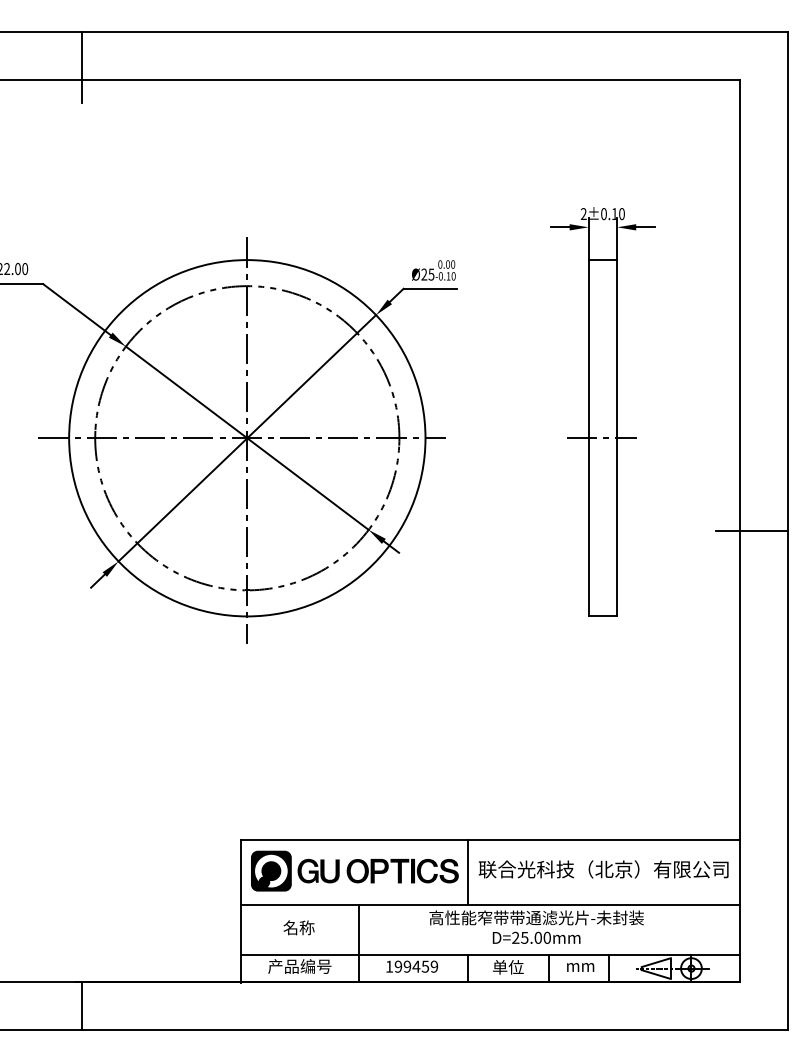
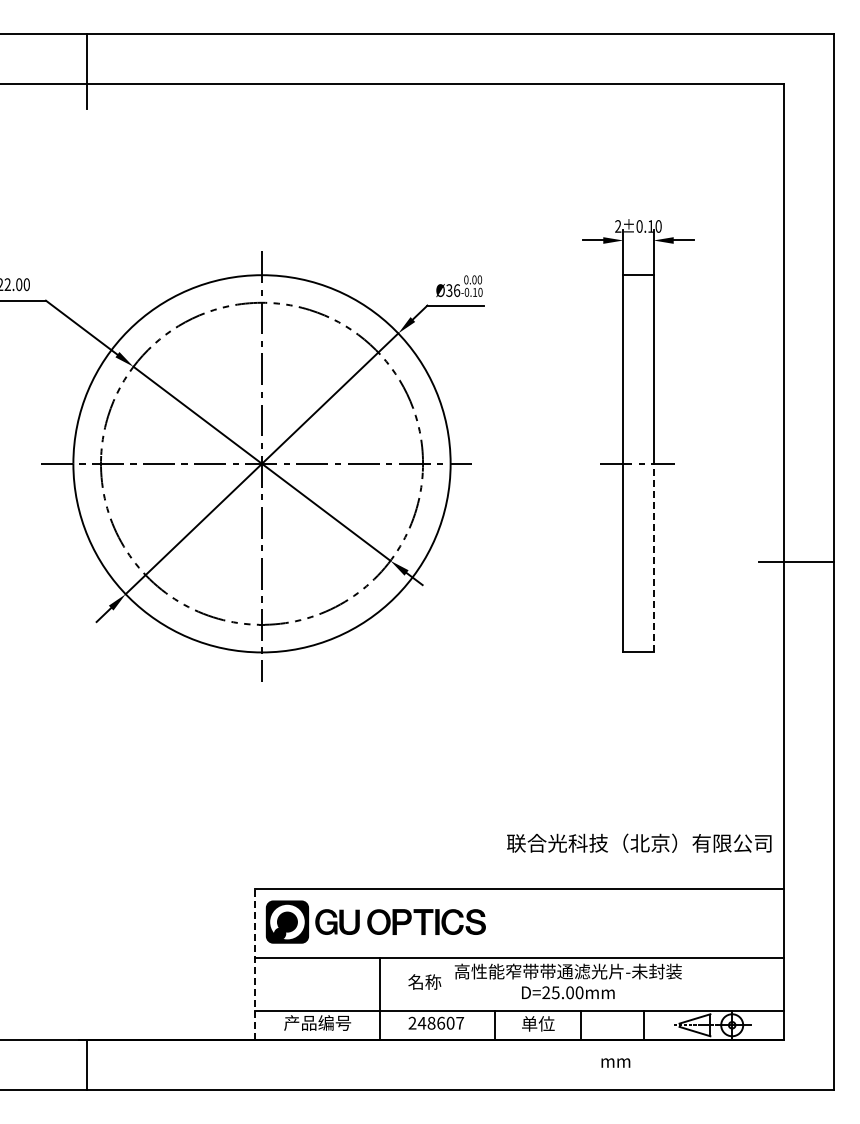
text: (428, 274) -> (453, 290), Ø25 -> Ø36
line: (617, 526) -> (653, 557), solid -> dashed
text: (603, 868) -> (639, 842), moved
line: (467, 872) -> (495, 923), removed
line: (241, 911) -> (255, 964), solid -> dashed
text: (298, 927) -> (424, 981), moved
text: (412, 965) -> (436, 1022), 199459 -> 248607
text: (580, 966) -> (615, 1062), moved

